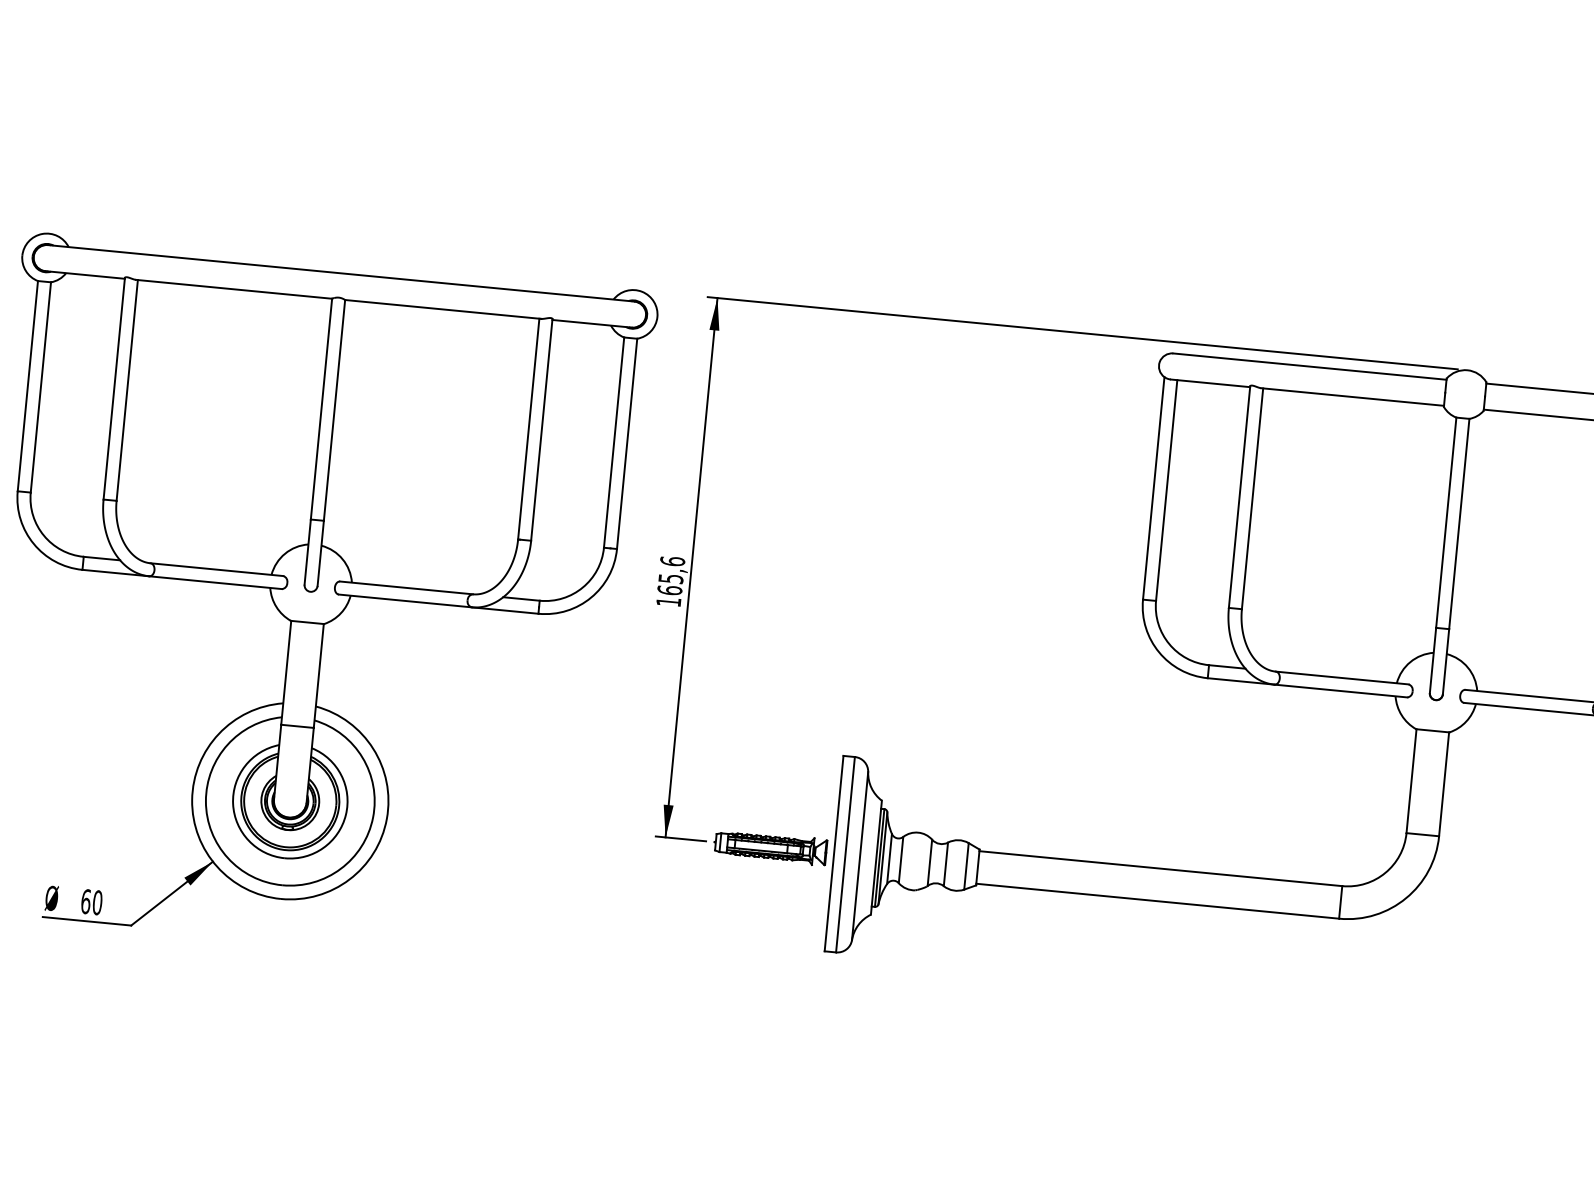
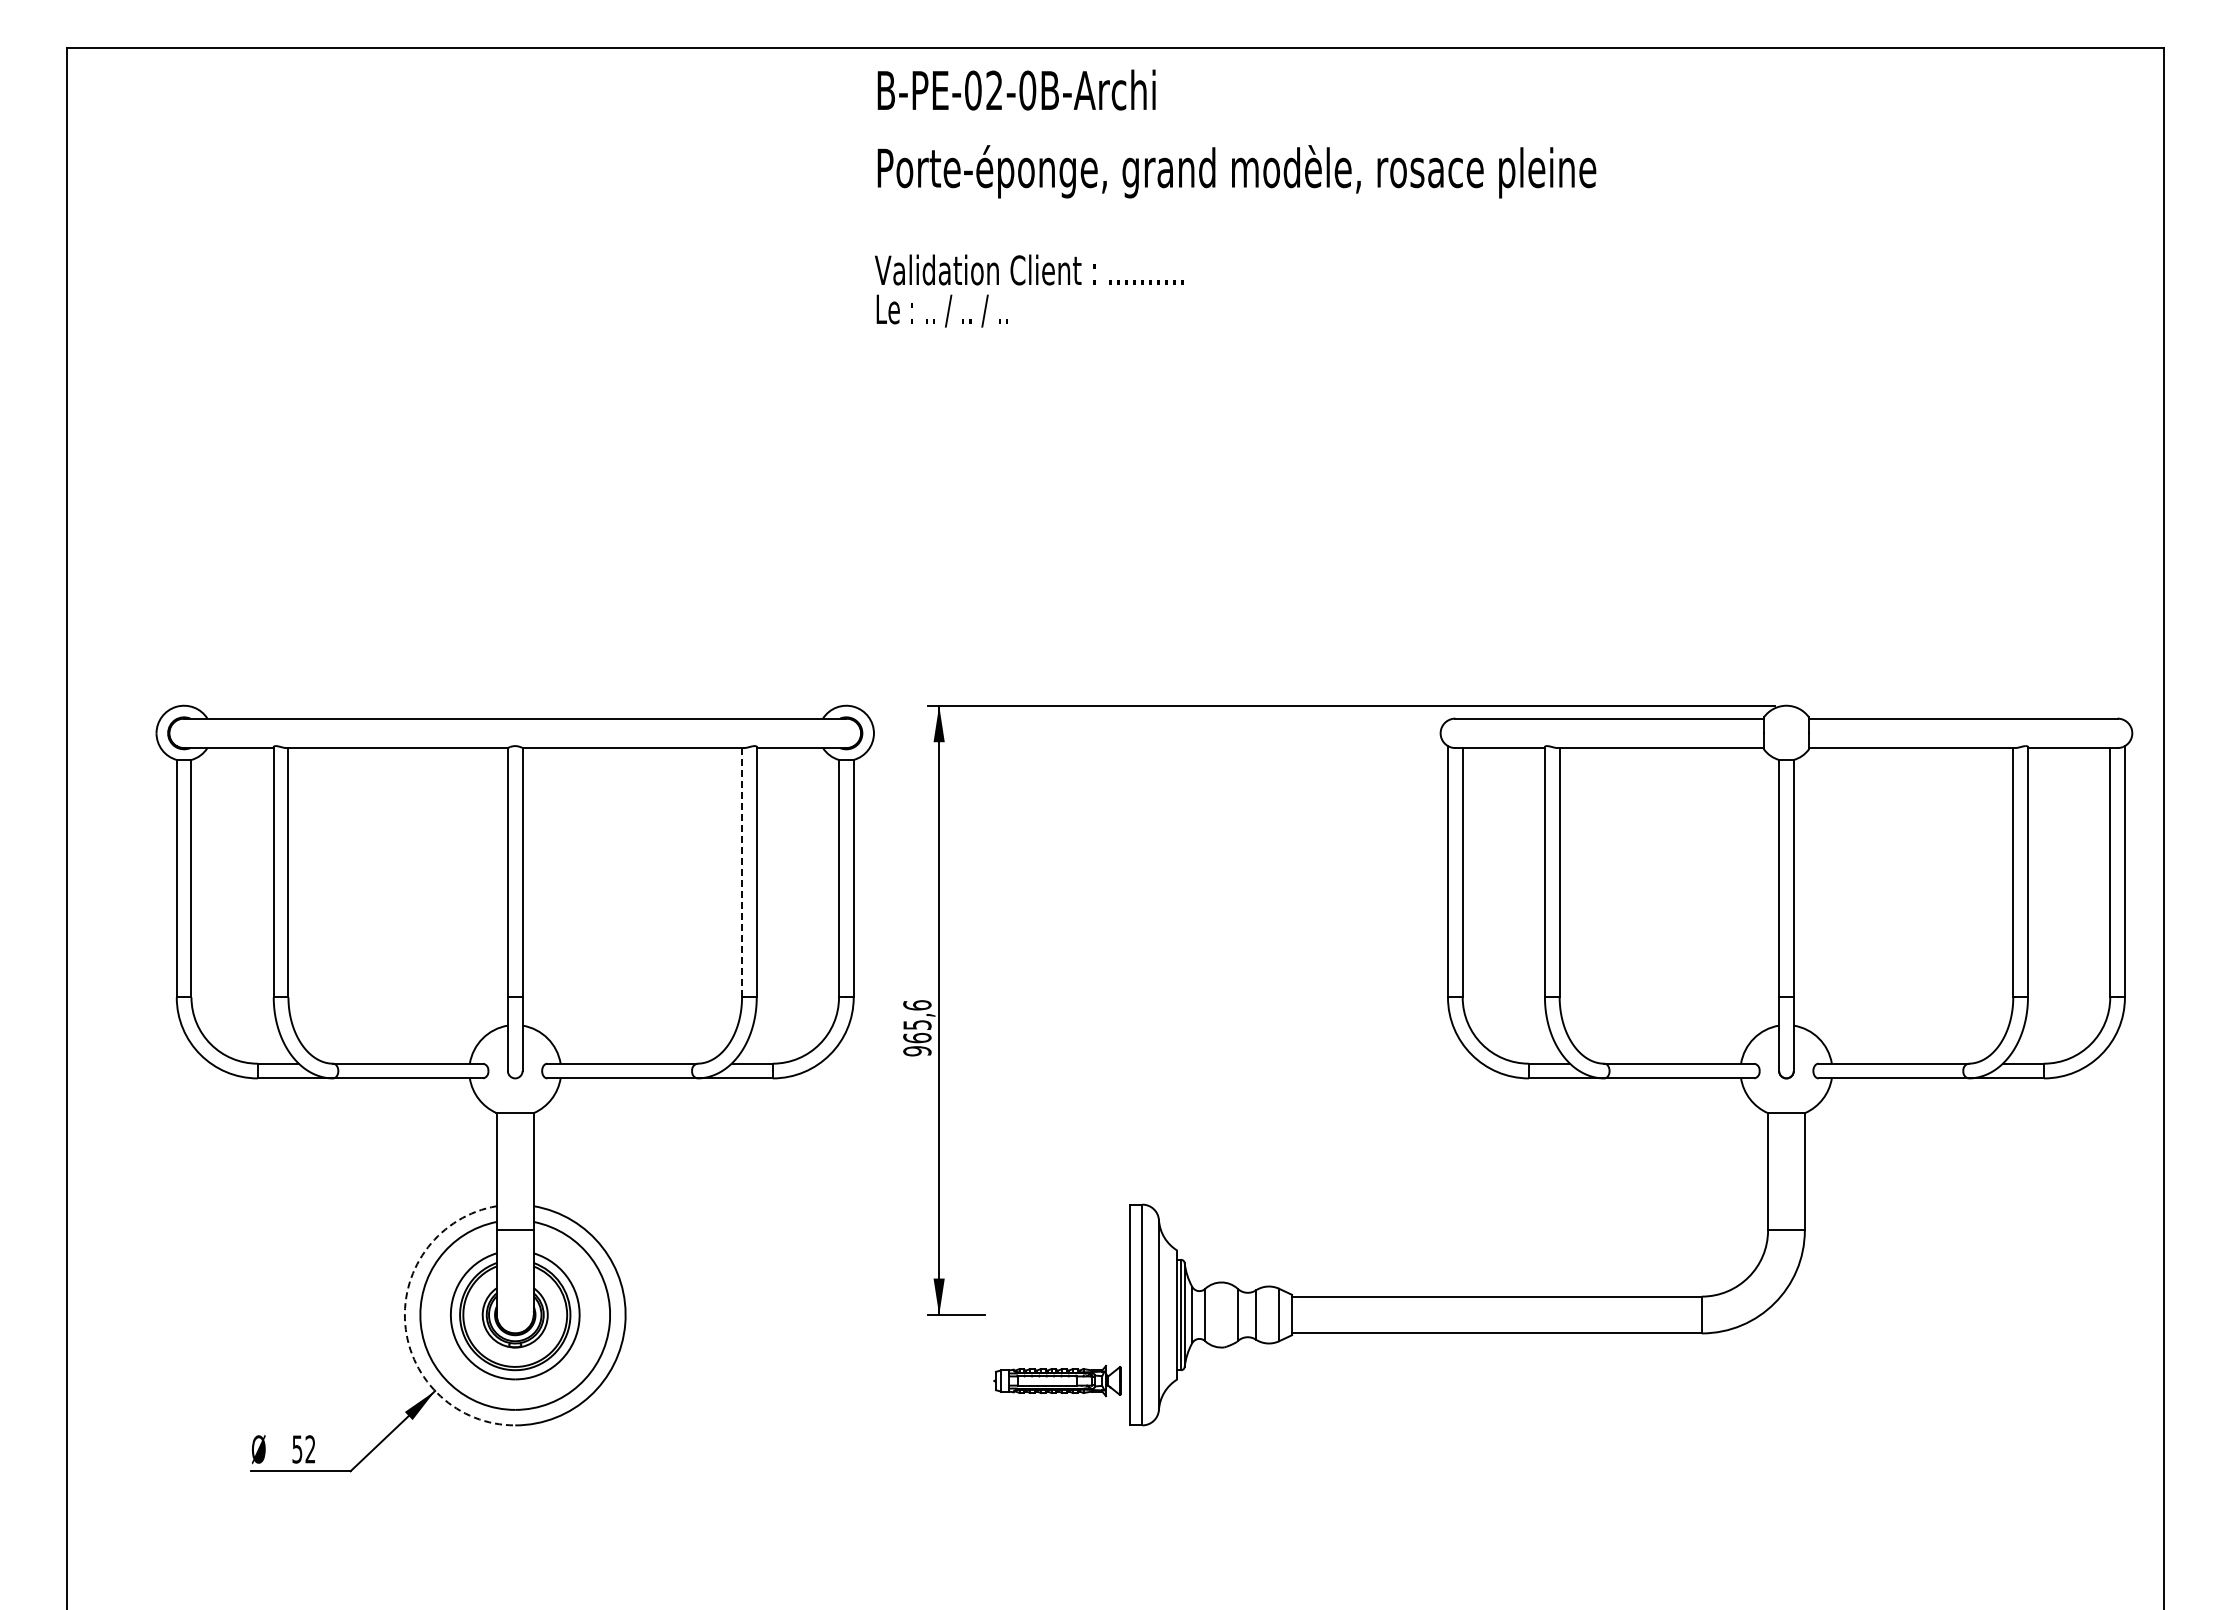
line: (529, 428) -> (742, 872), solid -> dashed
text: (668, 602) -> (917, 1051), 165,6 -> 965,6
arc: (192, 800) -> (405, 1324), solid -> dashed
part: (770, 847) -> (1057, 1381), moved
text: (91, 902) -> (303, 1449), 60 -> 52

